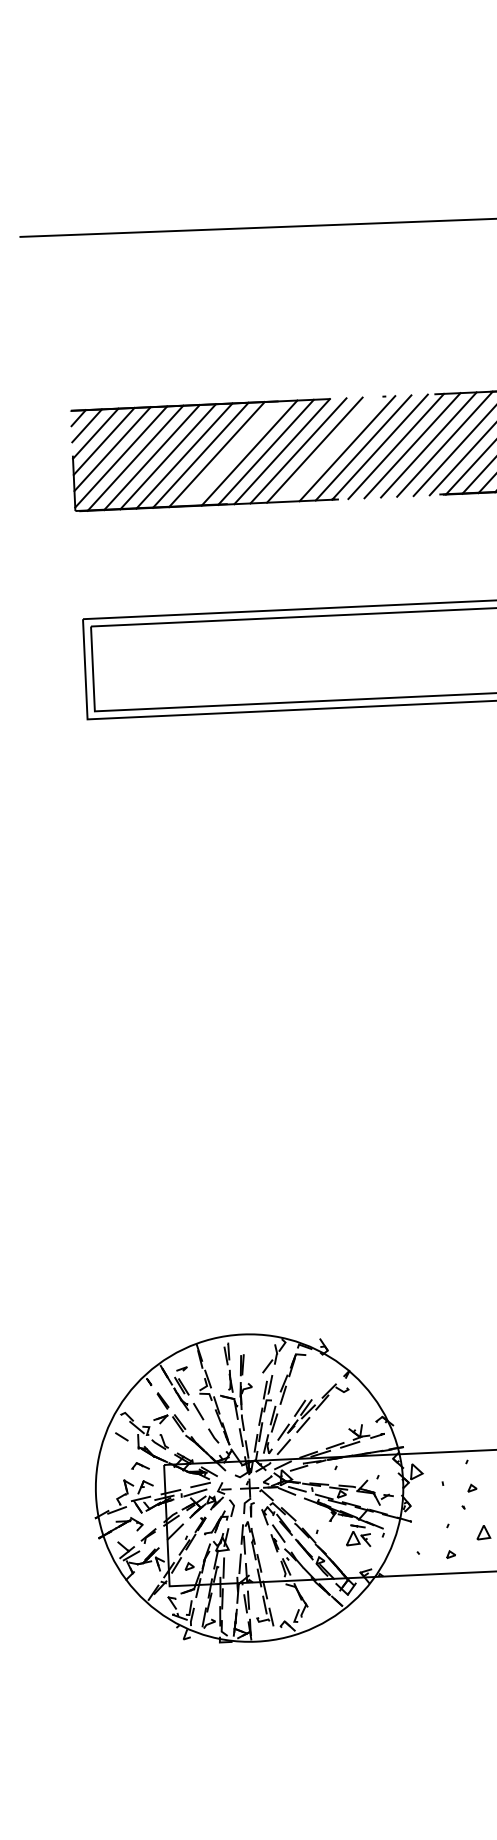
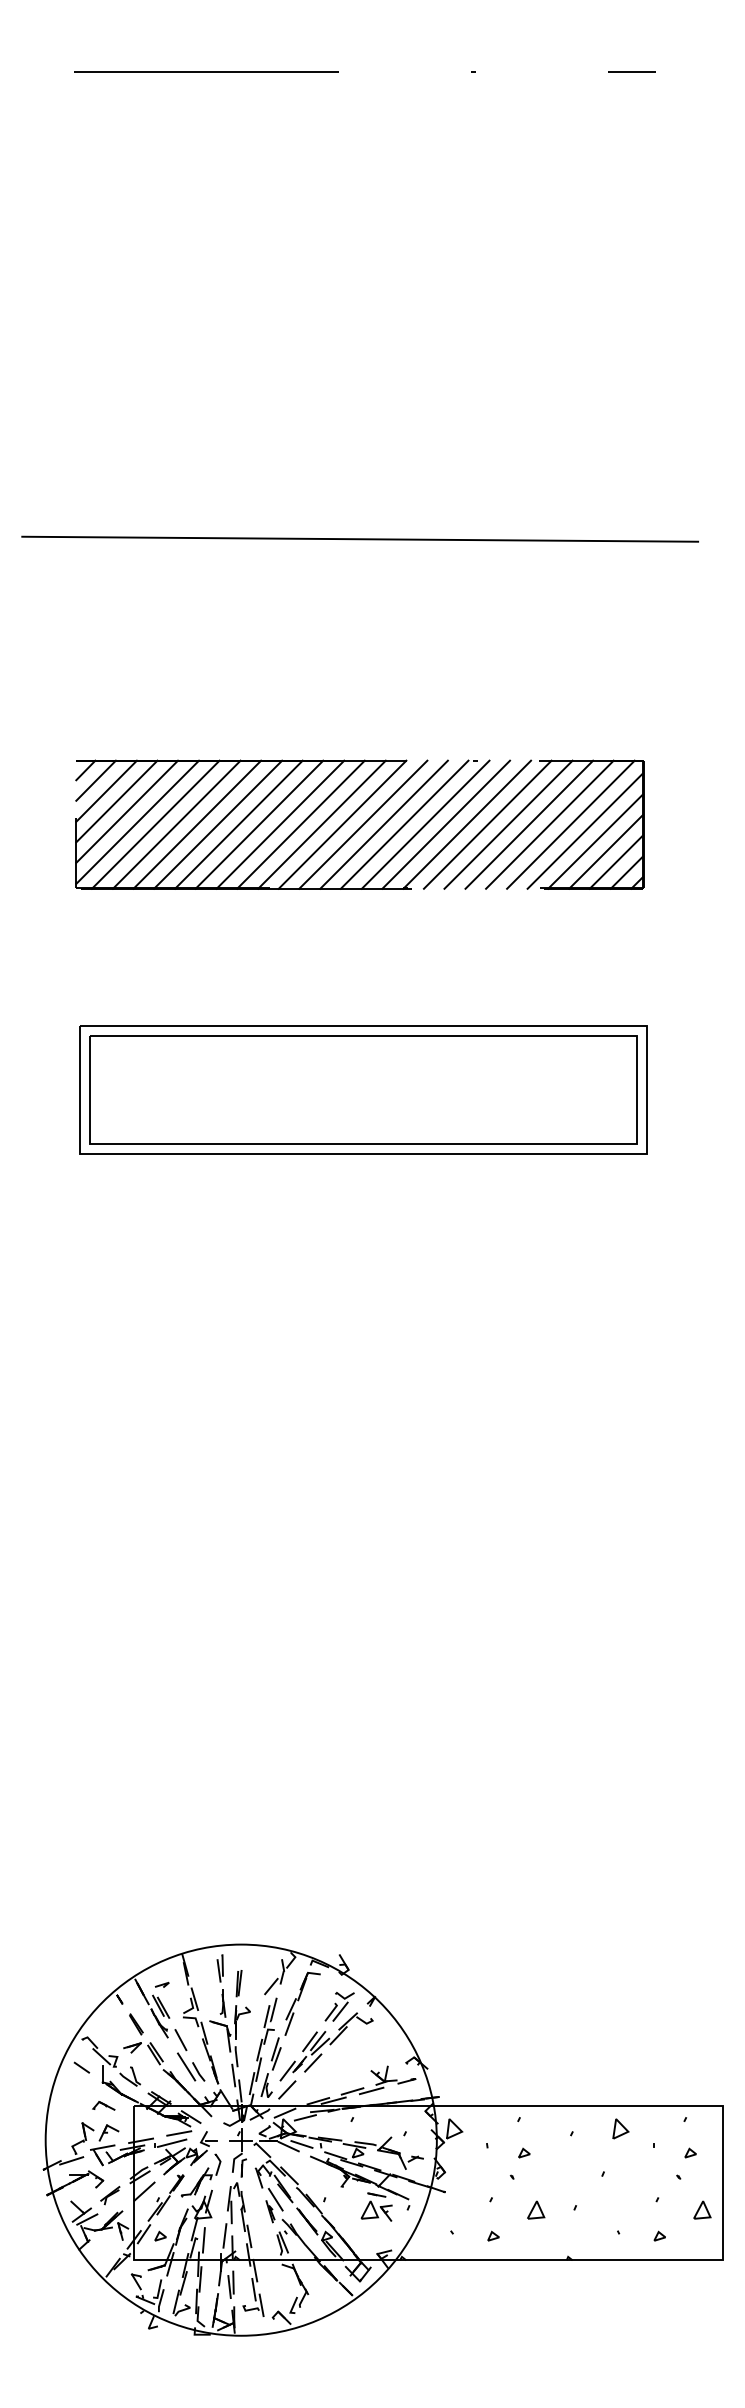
line: (330, 449) -> (404, 824), added
line: (233, 453) -> (280, 824), added
part: (321, 1379) -> (339, 2006), added
line: (203, 1432) -> (186, 2066), added

